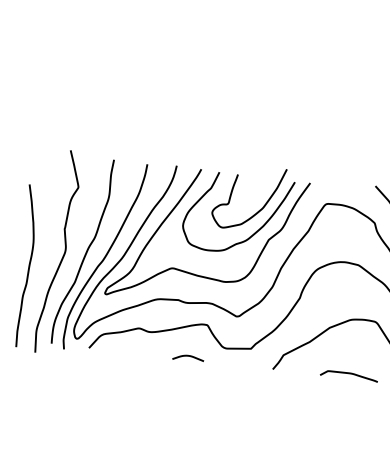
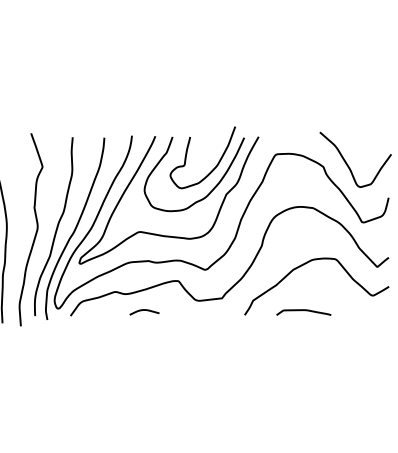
curve: (188, 356) -> (144, 310), moved
curve: (349, 373) -> (303, 310), moved

